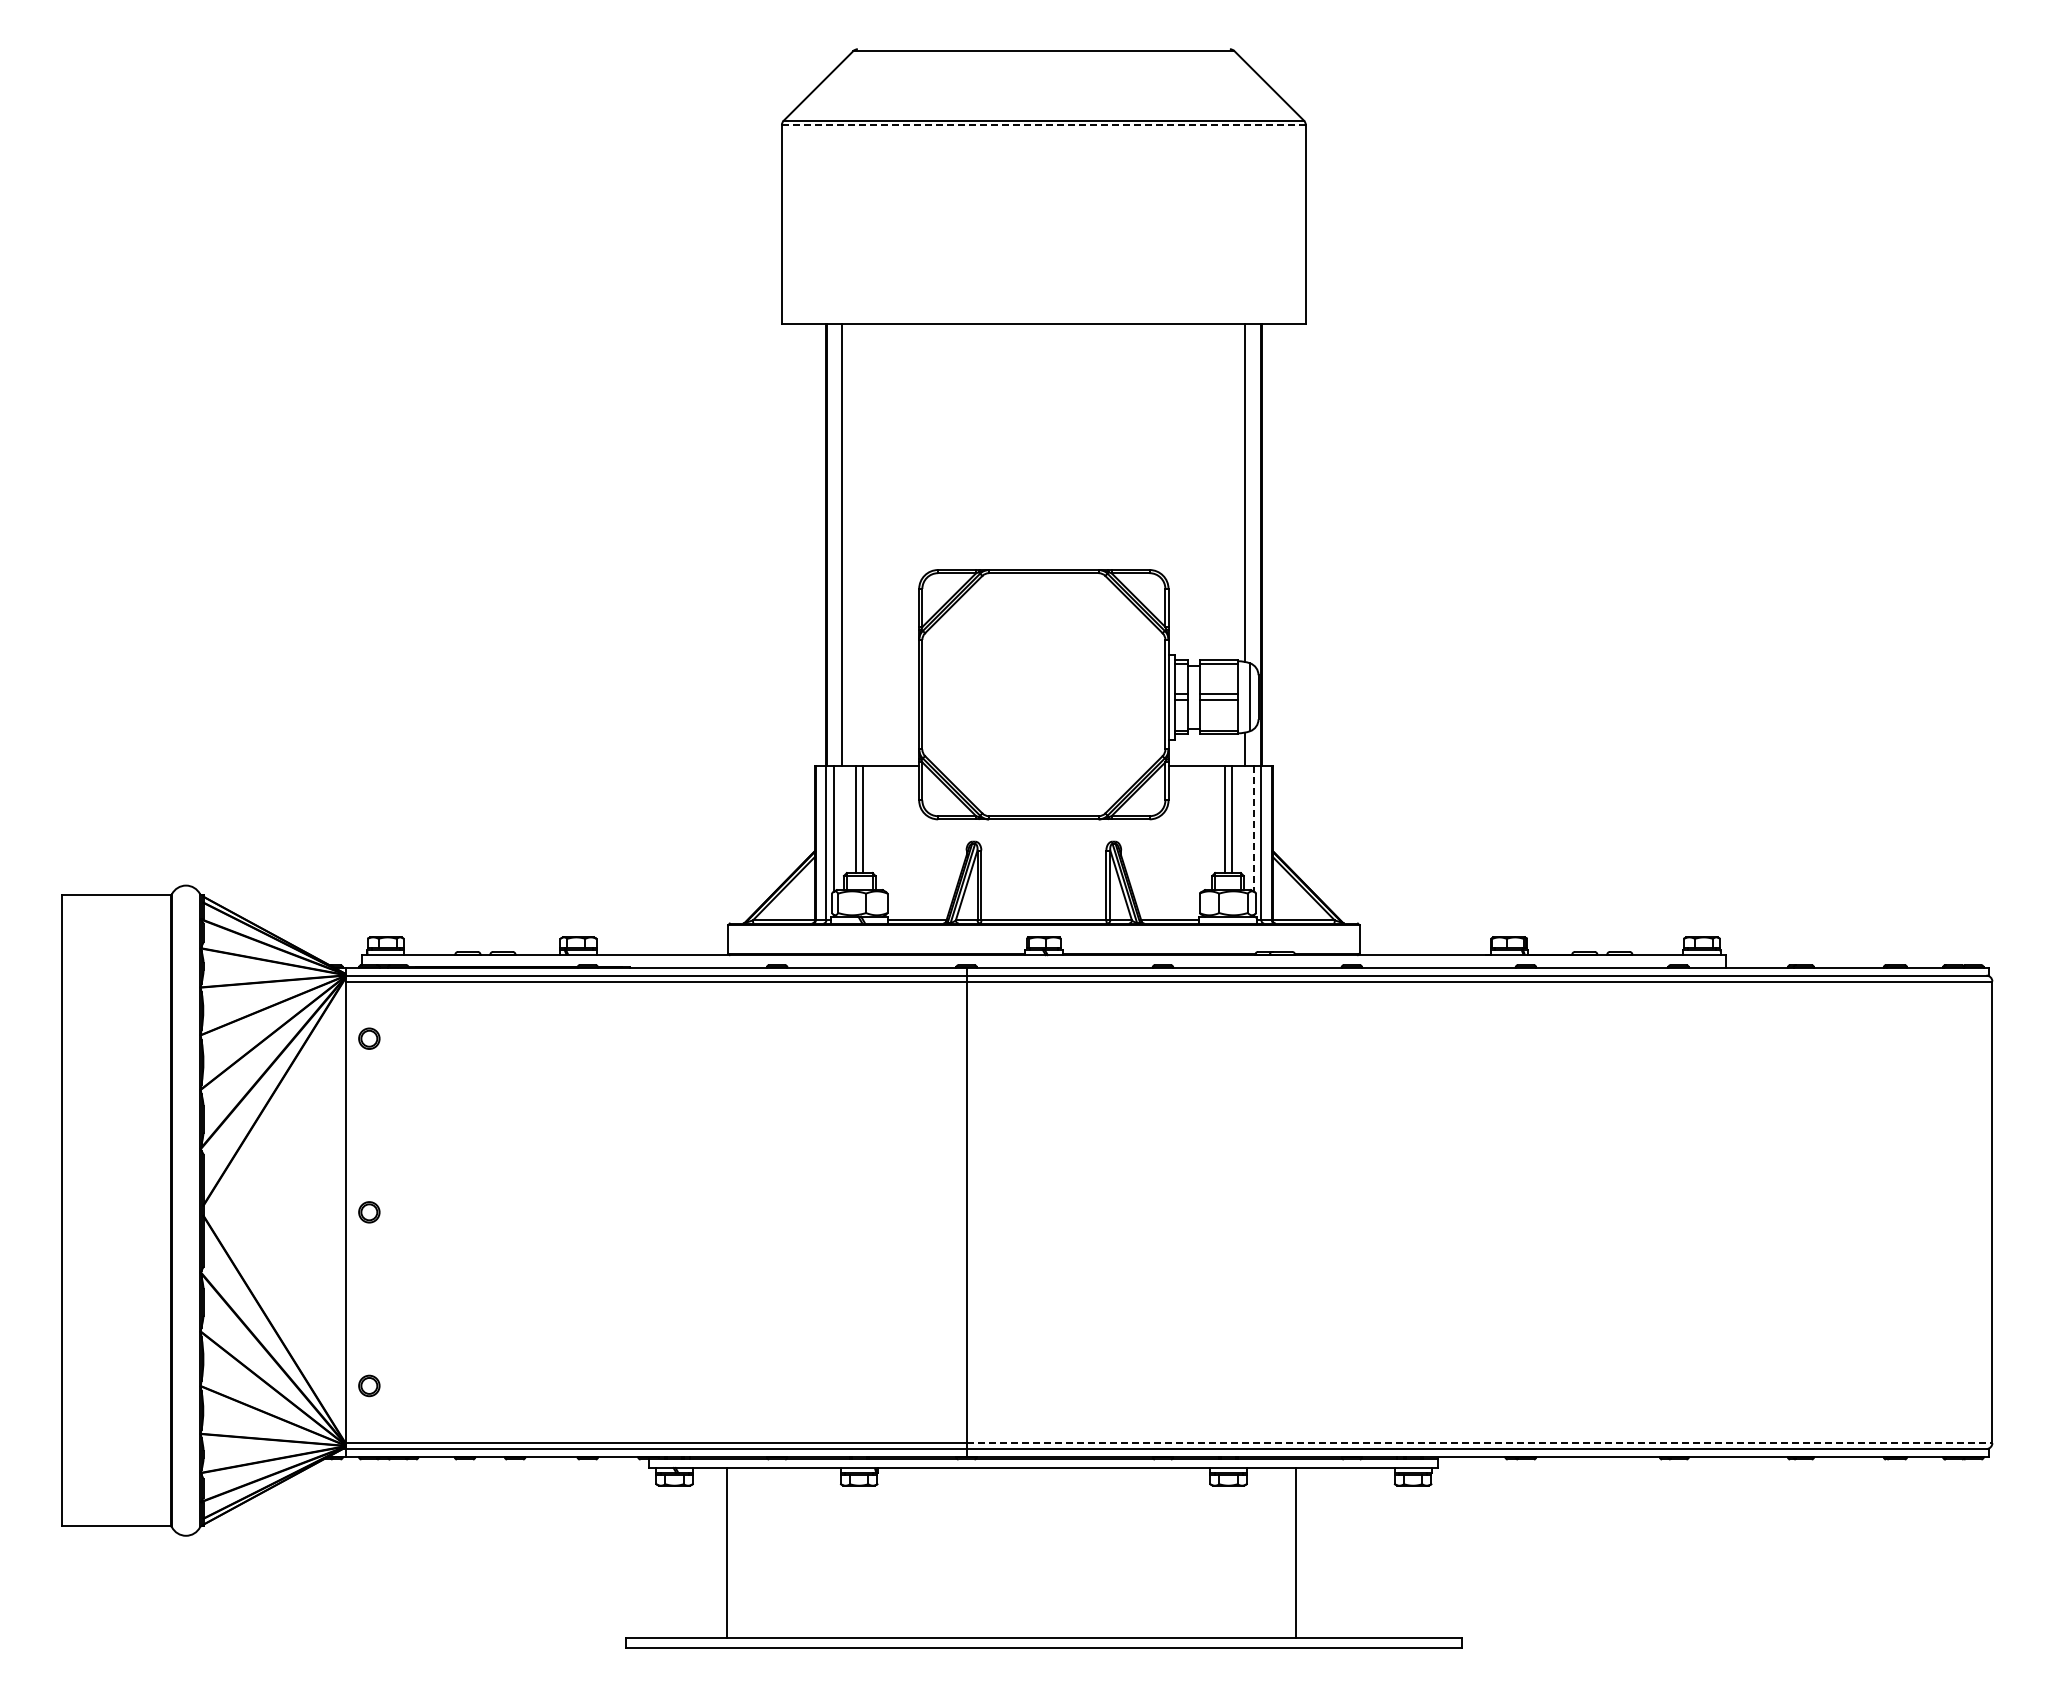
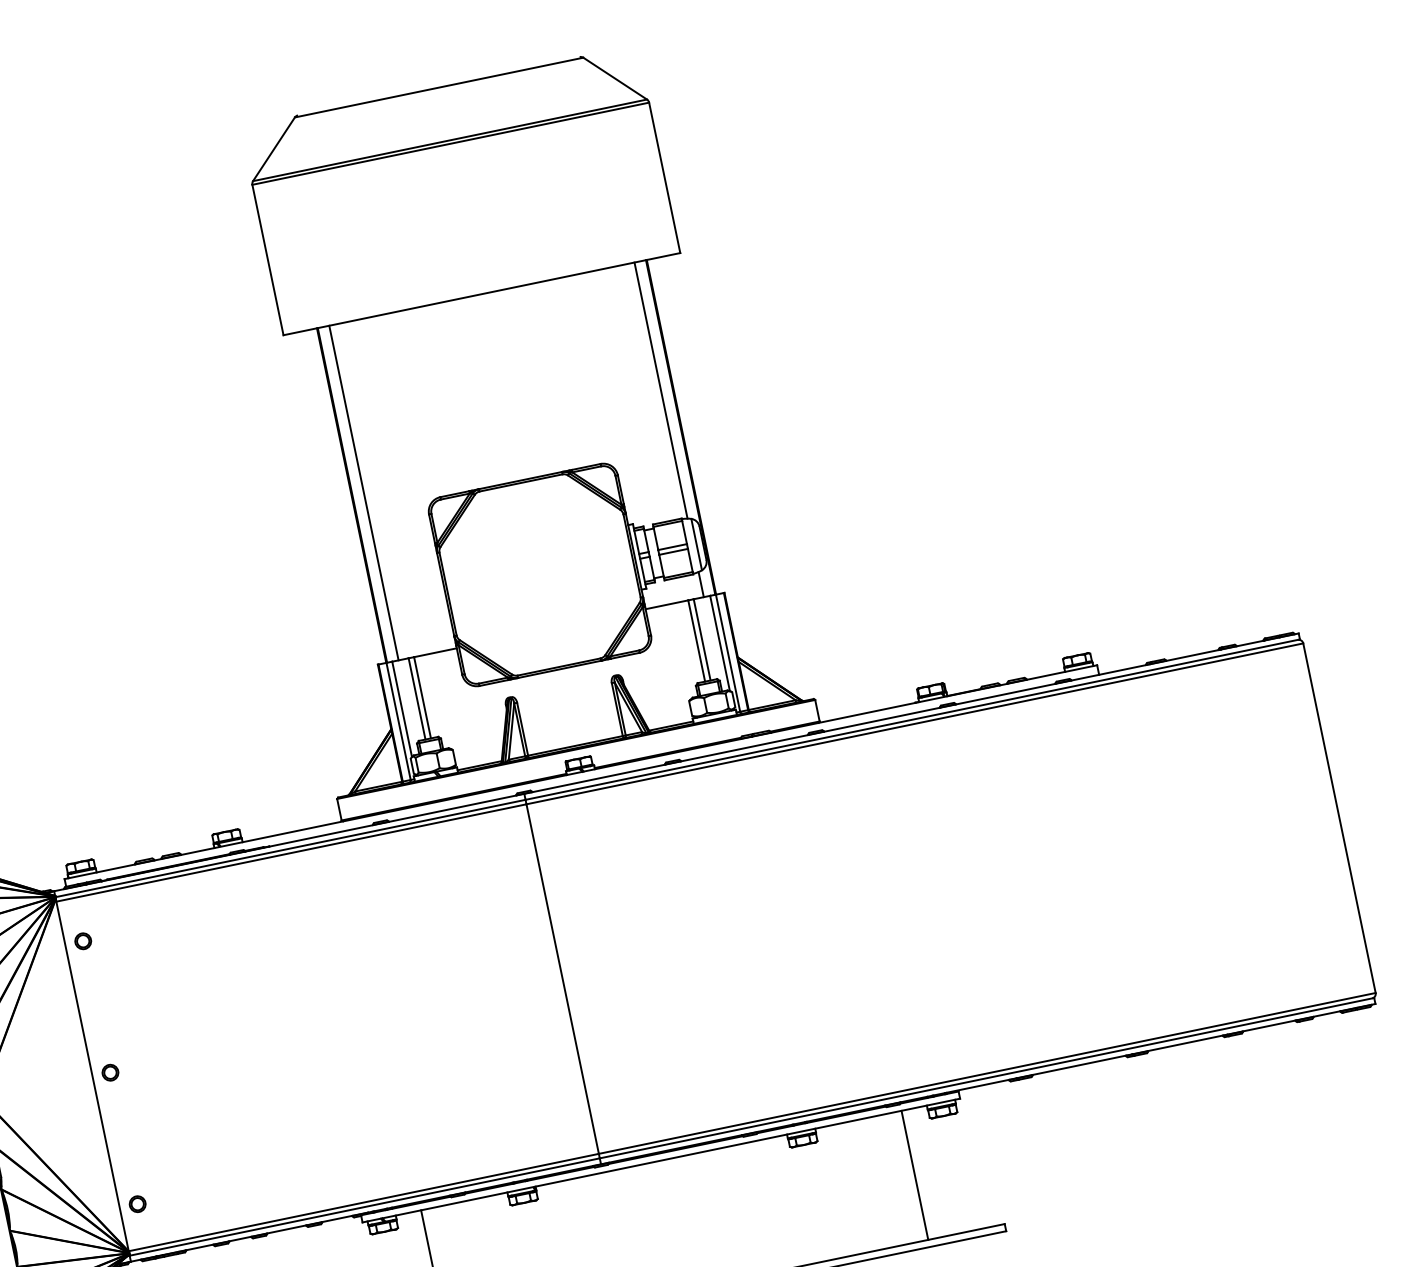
line: (1043, 125) -> (450, 144), dashed -> solid
line: (1253, 828) -> (719, 643), dashed -> solid
line: (1479, 1443) -> (987, 1073), dashed -> solid
line: (1296, 1553) -> (915, 1175), moved

